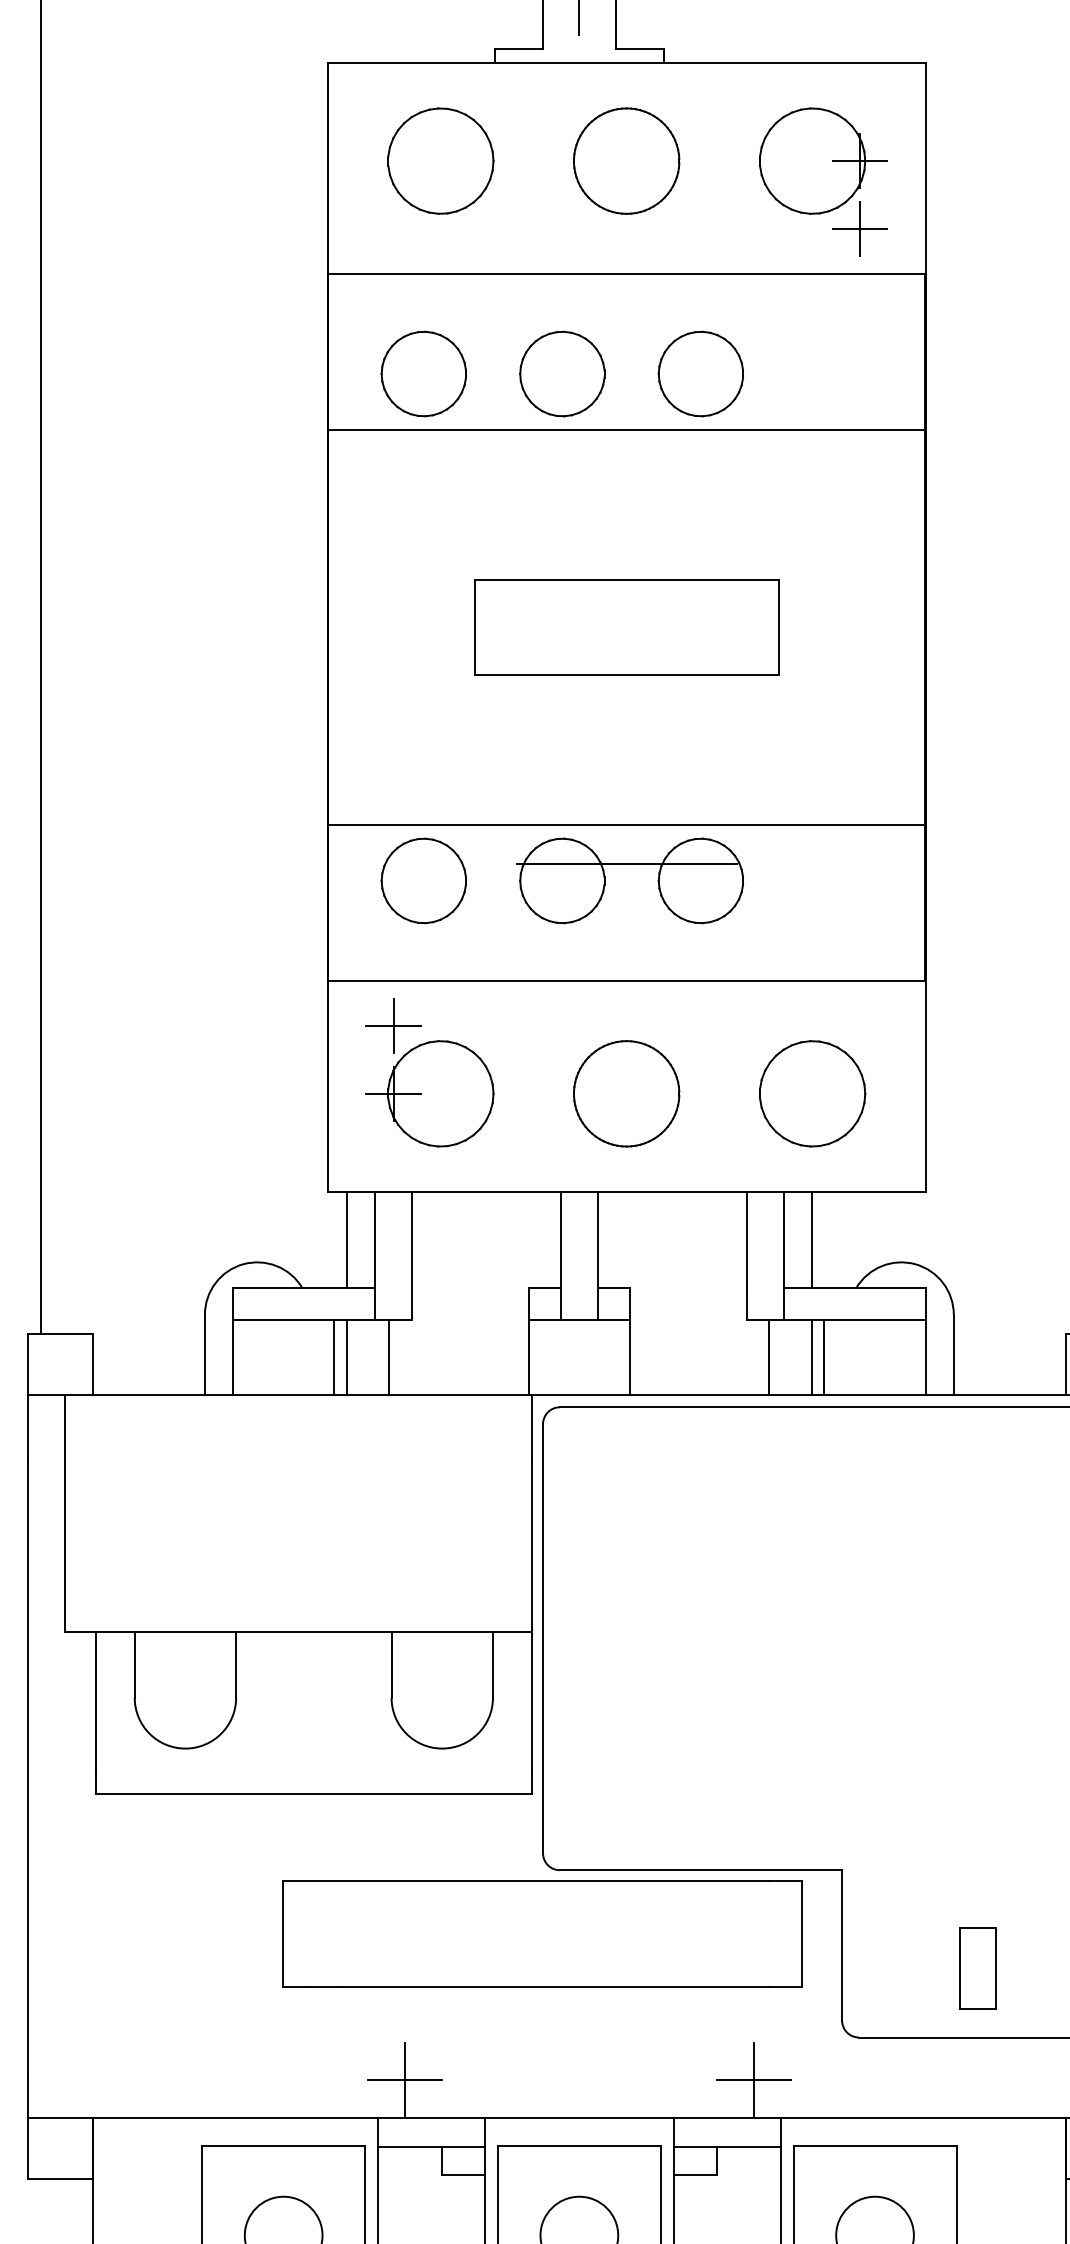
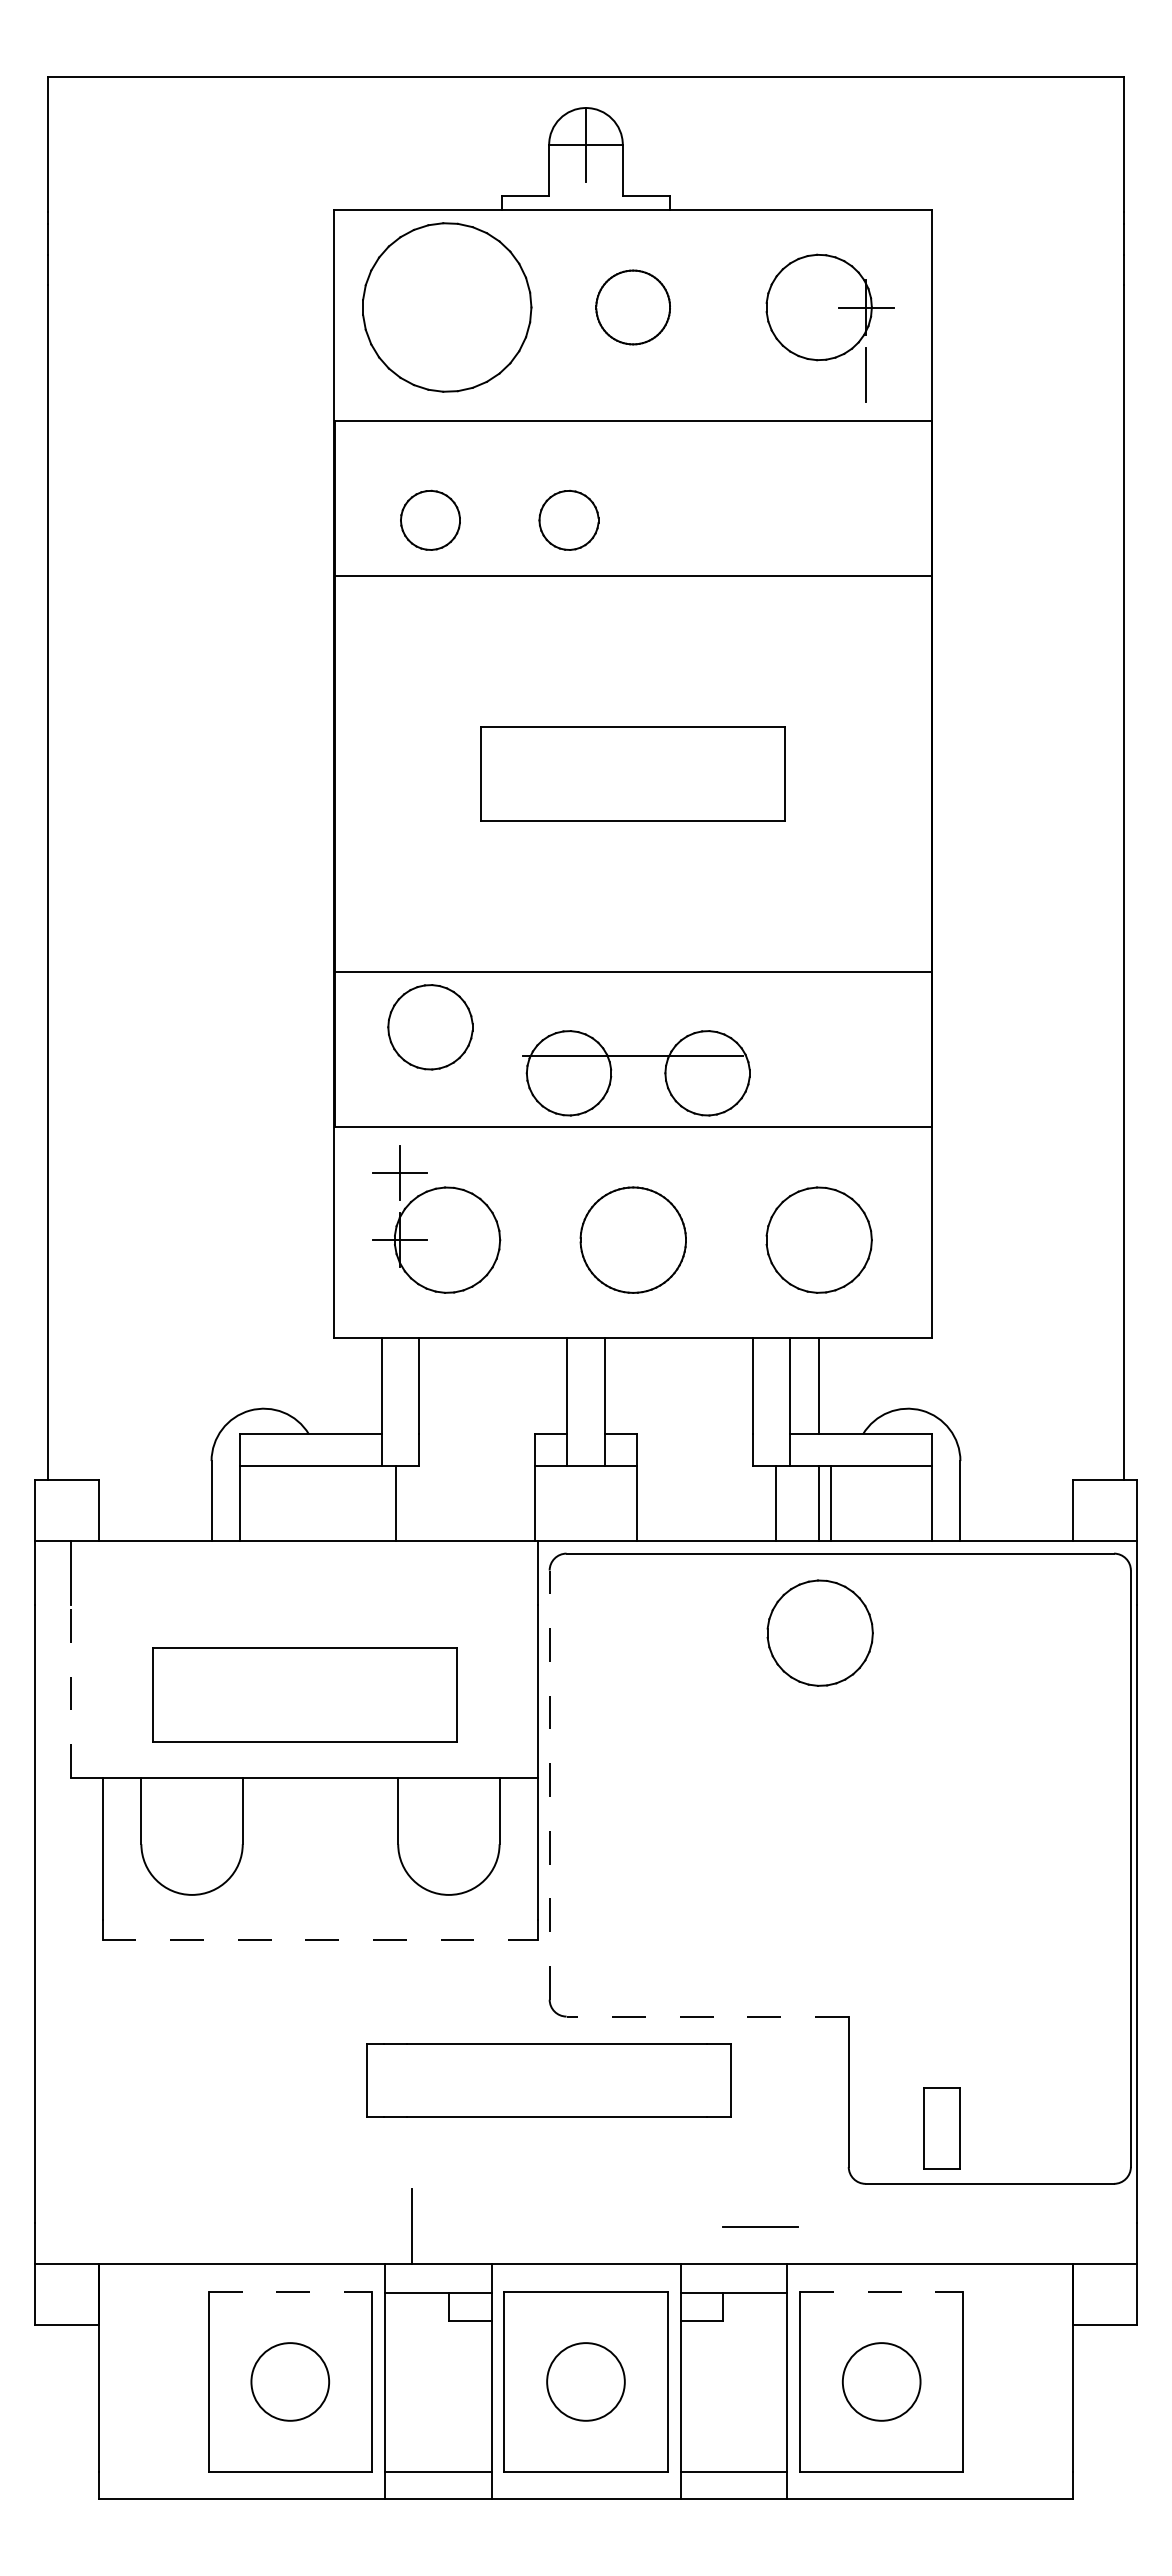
part: (440, 161) -> (447, 307), size x1.6
part: (625, 161) -> (632, 307), size x0.7
line: (859, 229) -> (866, 375), removed
part: (423, 374) -> (430, 520), size x0.7
part: (561, 374) -> (568, 520), size x0.7
part: (700, 374) -> (707, 520), removed
part: (629, 864) -> (636, 1056), moved
line: (346, 1240) -> (353, 1386), removed
line: (334, 1357) -> (341, 1503), removed
line: (346, 1357) -> (353, 1503), removed
part: (812, 1486) -> (819, 1632), added
line: (64, 1545) -> (71, 1691), solid -> dashed
part: (297, 1548) -> (304, 1694), added
line: (542, 1639) -> (549, 1785), solid -> dashed
line: (313, 1794) -> (320, 1940), solid -> dashed
line: (700, 1870) -> (707, 2016), solid -> dashed
part: (541, 1934) -> (548, 2080), size x0.7
part: (977, 1969) -> (941, 2128), moved
line: (404, 2080) -> (411, 2226), removed
line: (753, 2080) -> (760, 2226), removed
line: (283, 2146) -> (290, 2292), solid -> dashed
line: (874, 2146) -> (881, 2292), solid -> dashed

